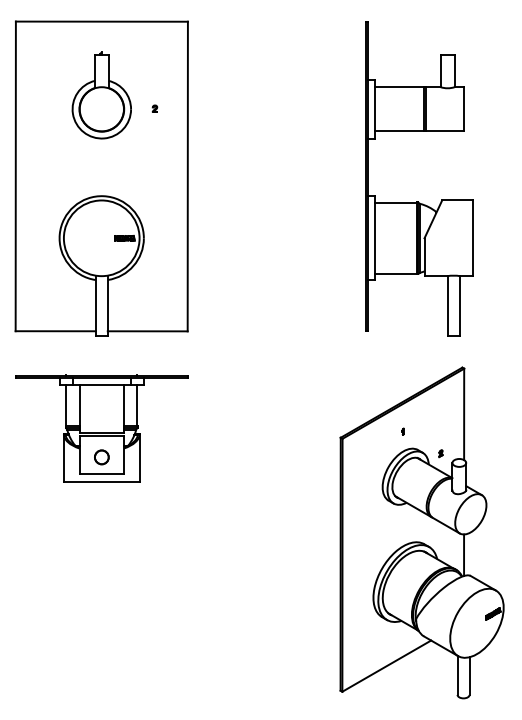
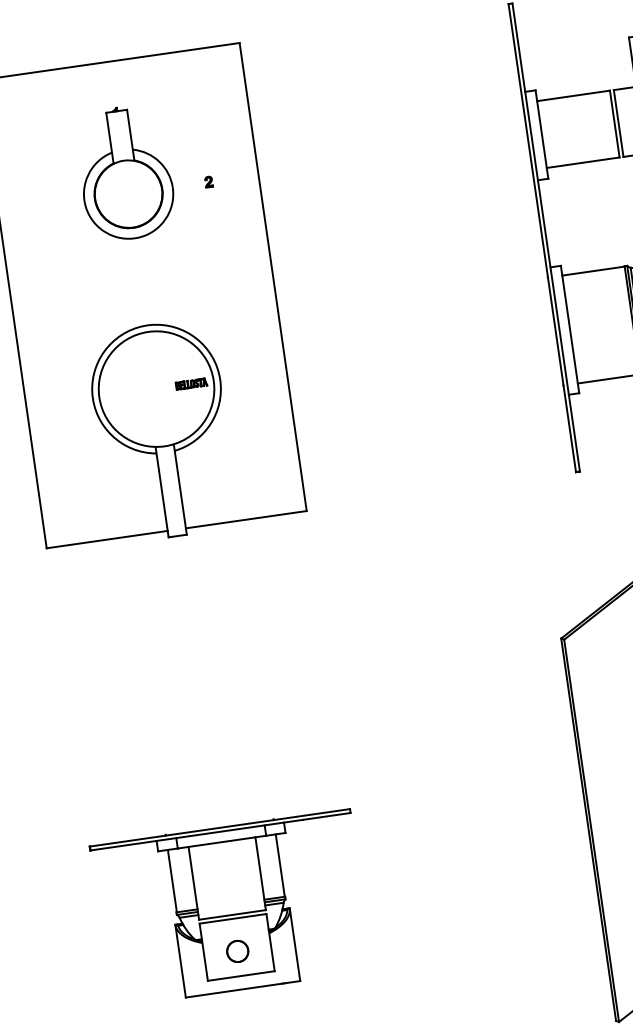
part: (101, 428) -> (230, 907), moved

